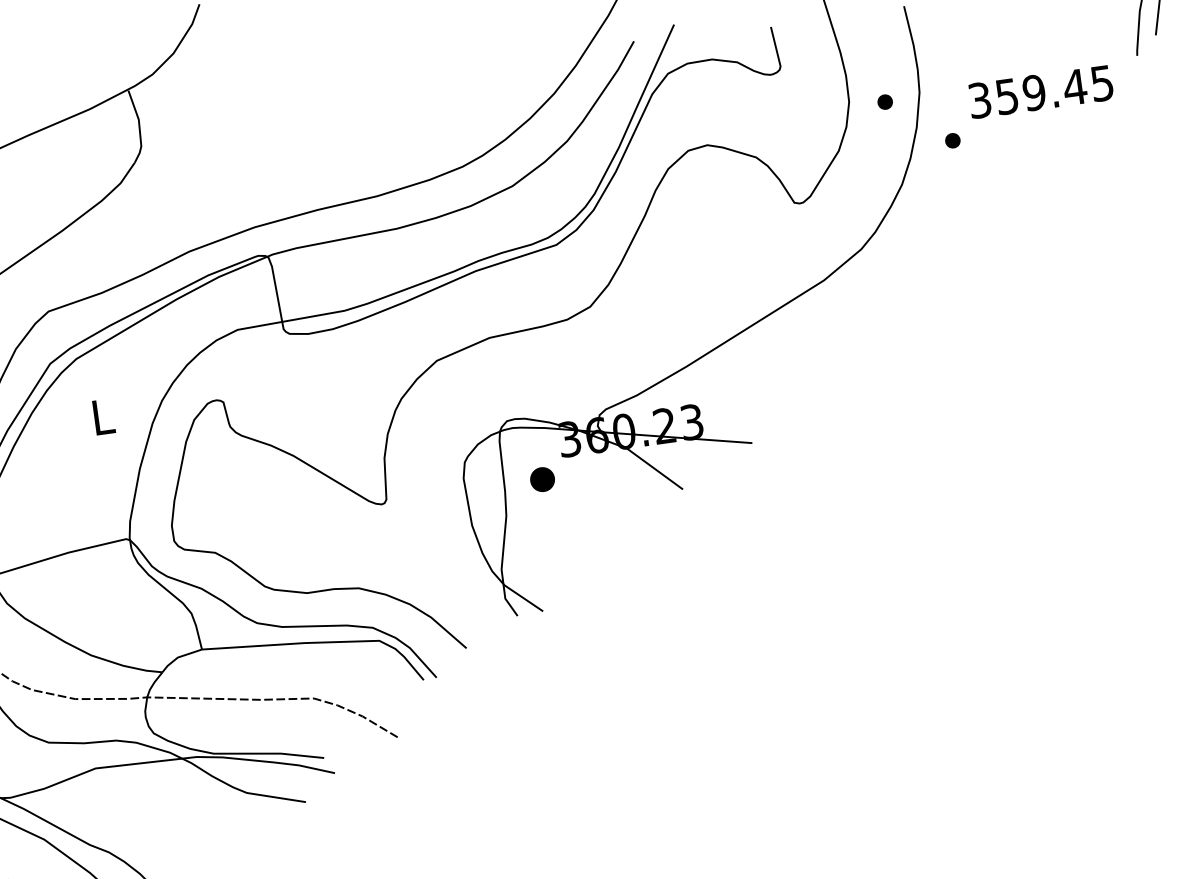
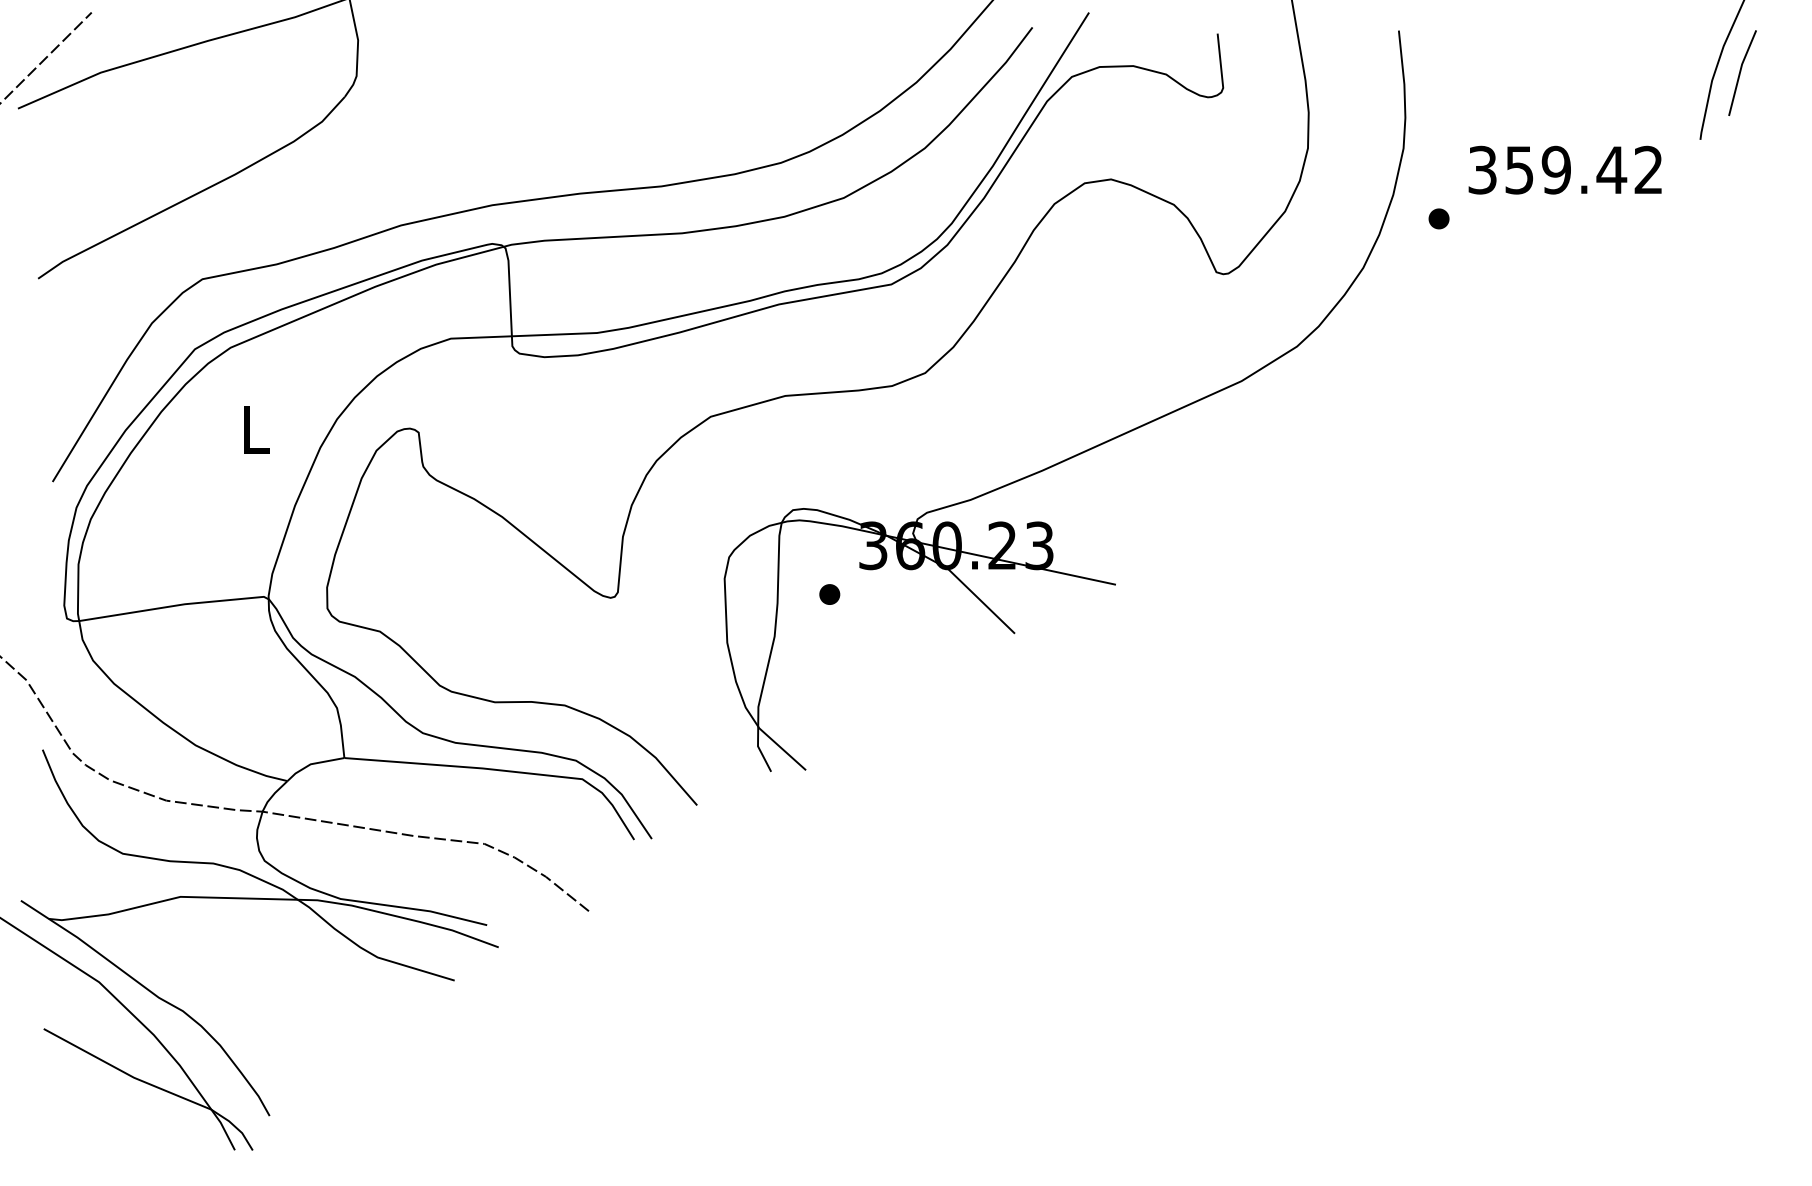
text: (1102, 82) -> (1648, 169), 359.45 -> 359.42
part: (884, 101) -> (1355, 154), removed
part: (542, 479) -> (829, 594), size x0.62

